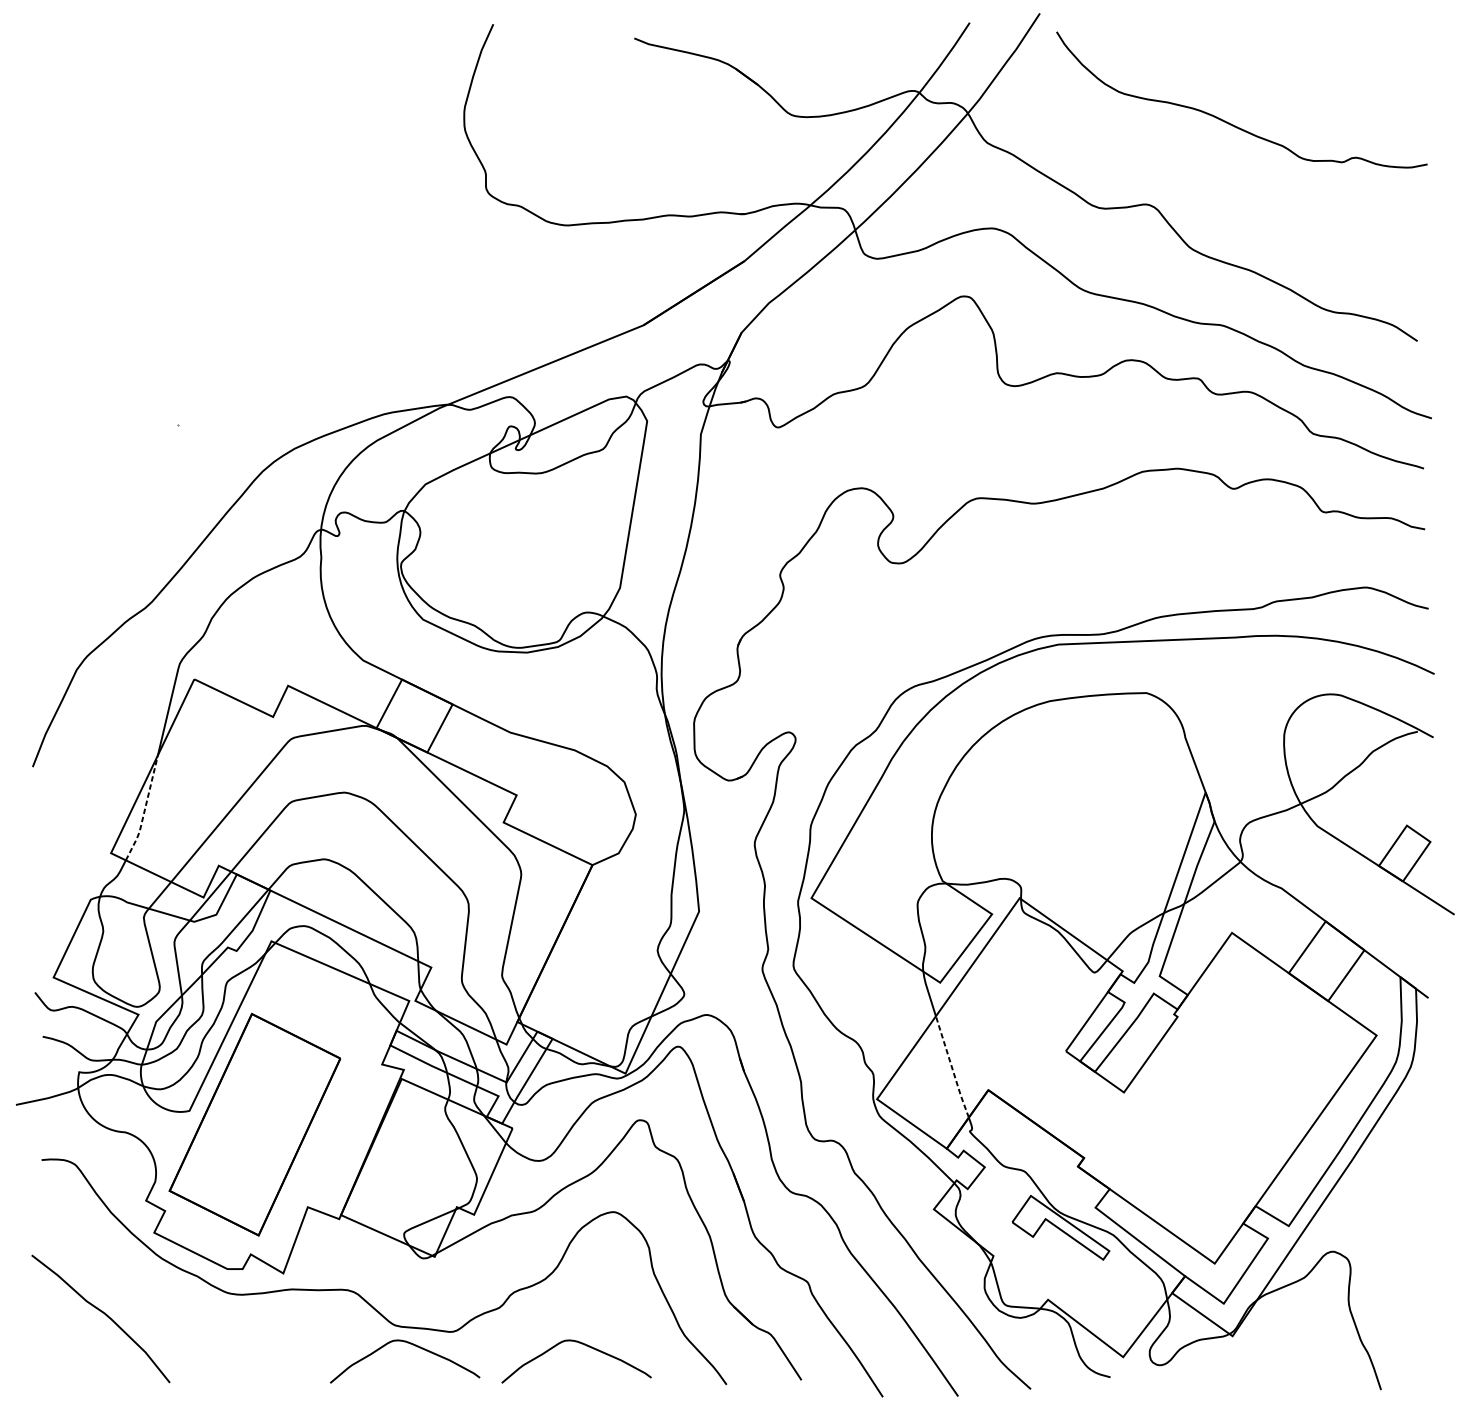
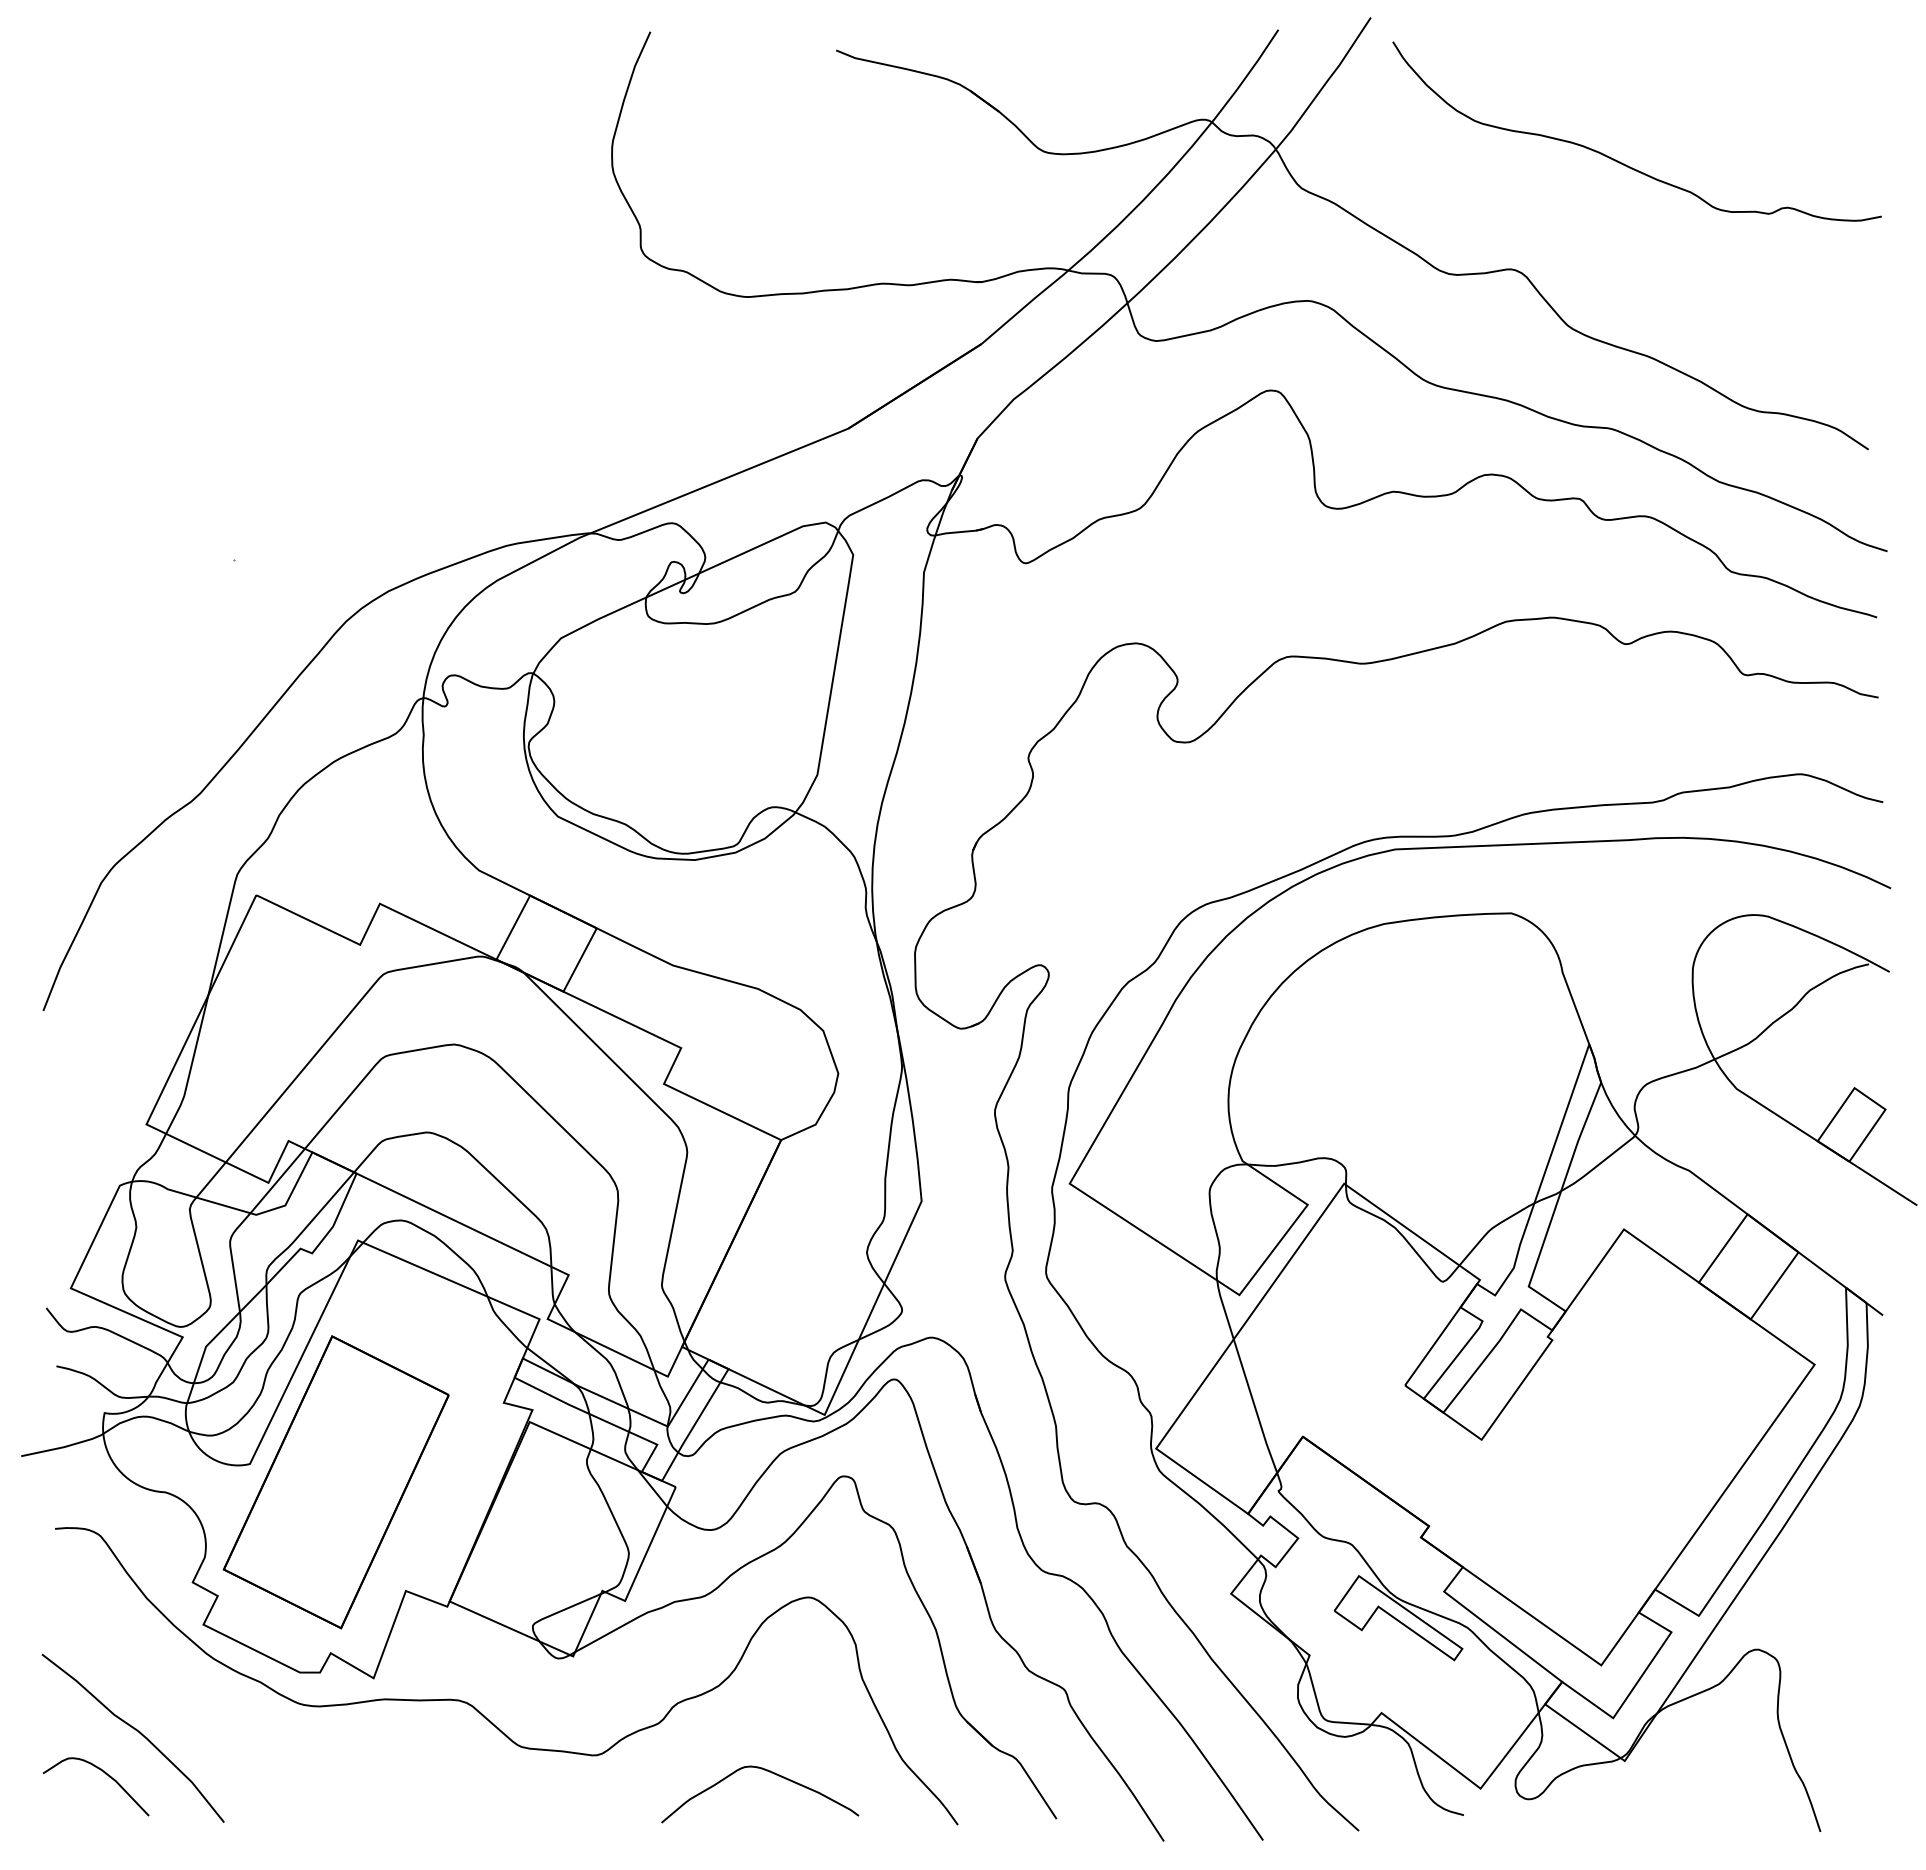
line: (145, 810) -> (191, 1067), dashed -> solid
line: (951, 1067) -> (1254, 1406), dashed -> solid
curve: (413, 1345) -> (545, 1773), removed
curve: (79, 1346) -> (105, 1774), added

